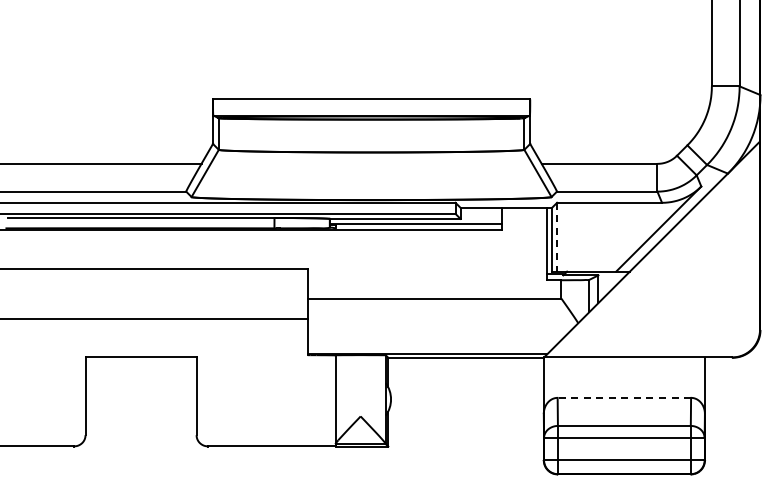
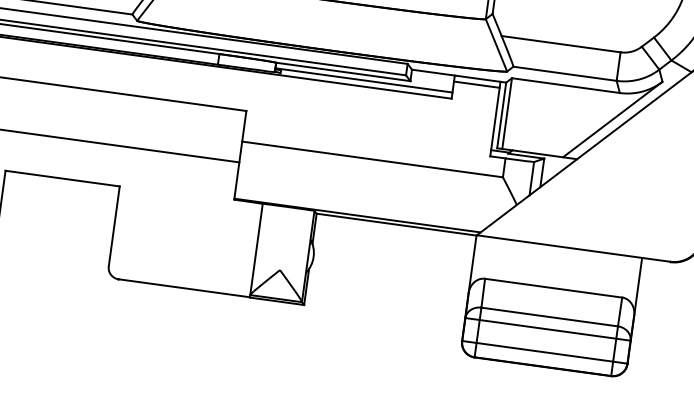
line: (524, 213) -> (476, 84), added
line: (557, 237) -> (507, 113), dashed -> solid
line: (624, 397) -> (553, 287), dashed -> solid

